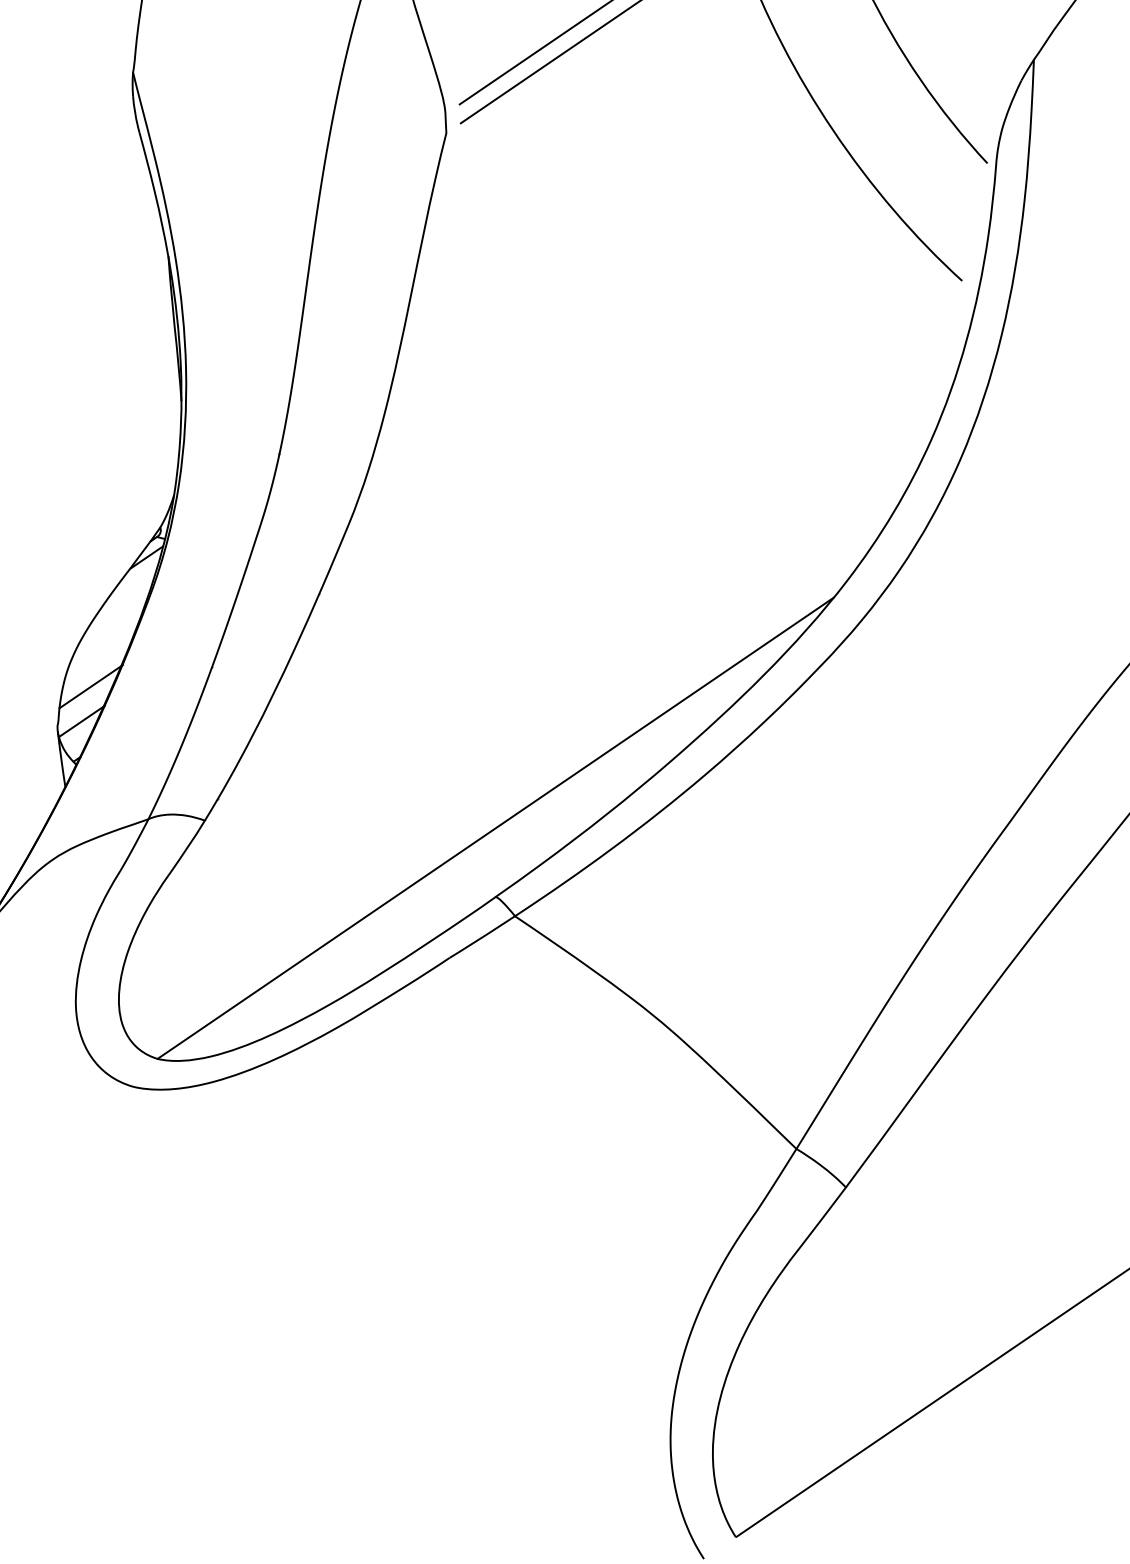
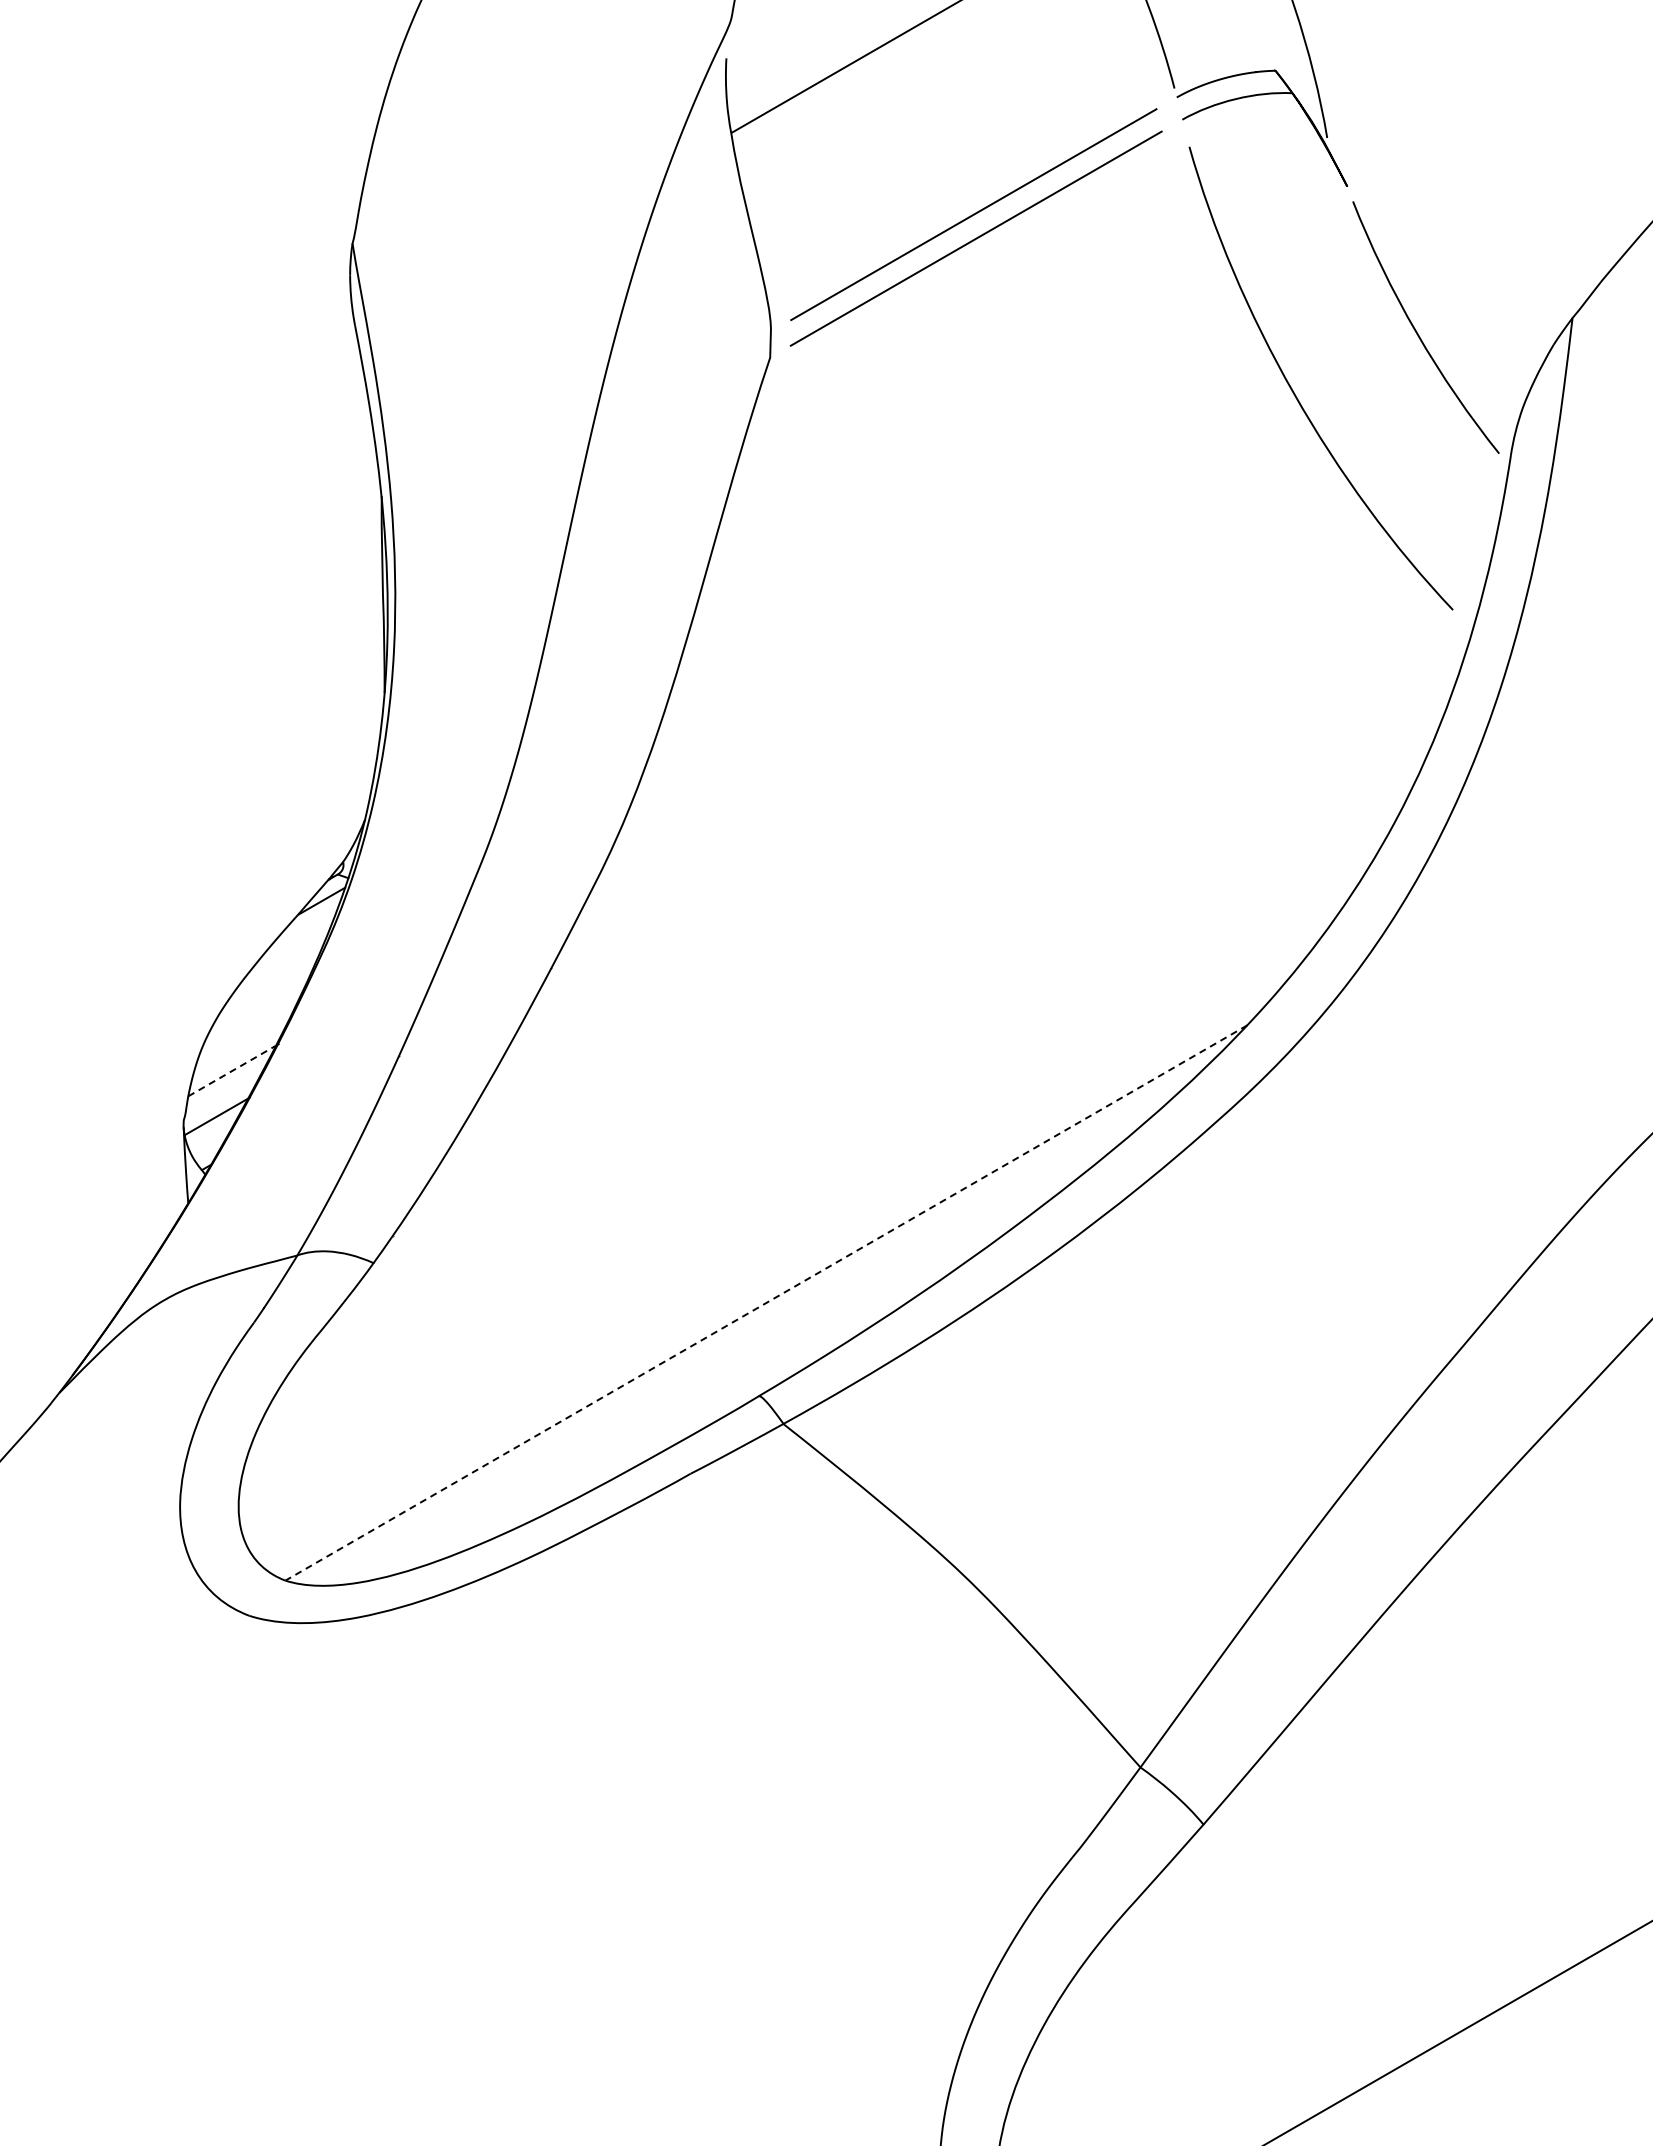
line: (90, 686) -> (232, 1070), solid -> dashed
line: (495, 828) -> (765, 1303), solid -> dashed

